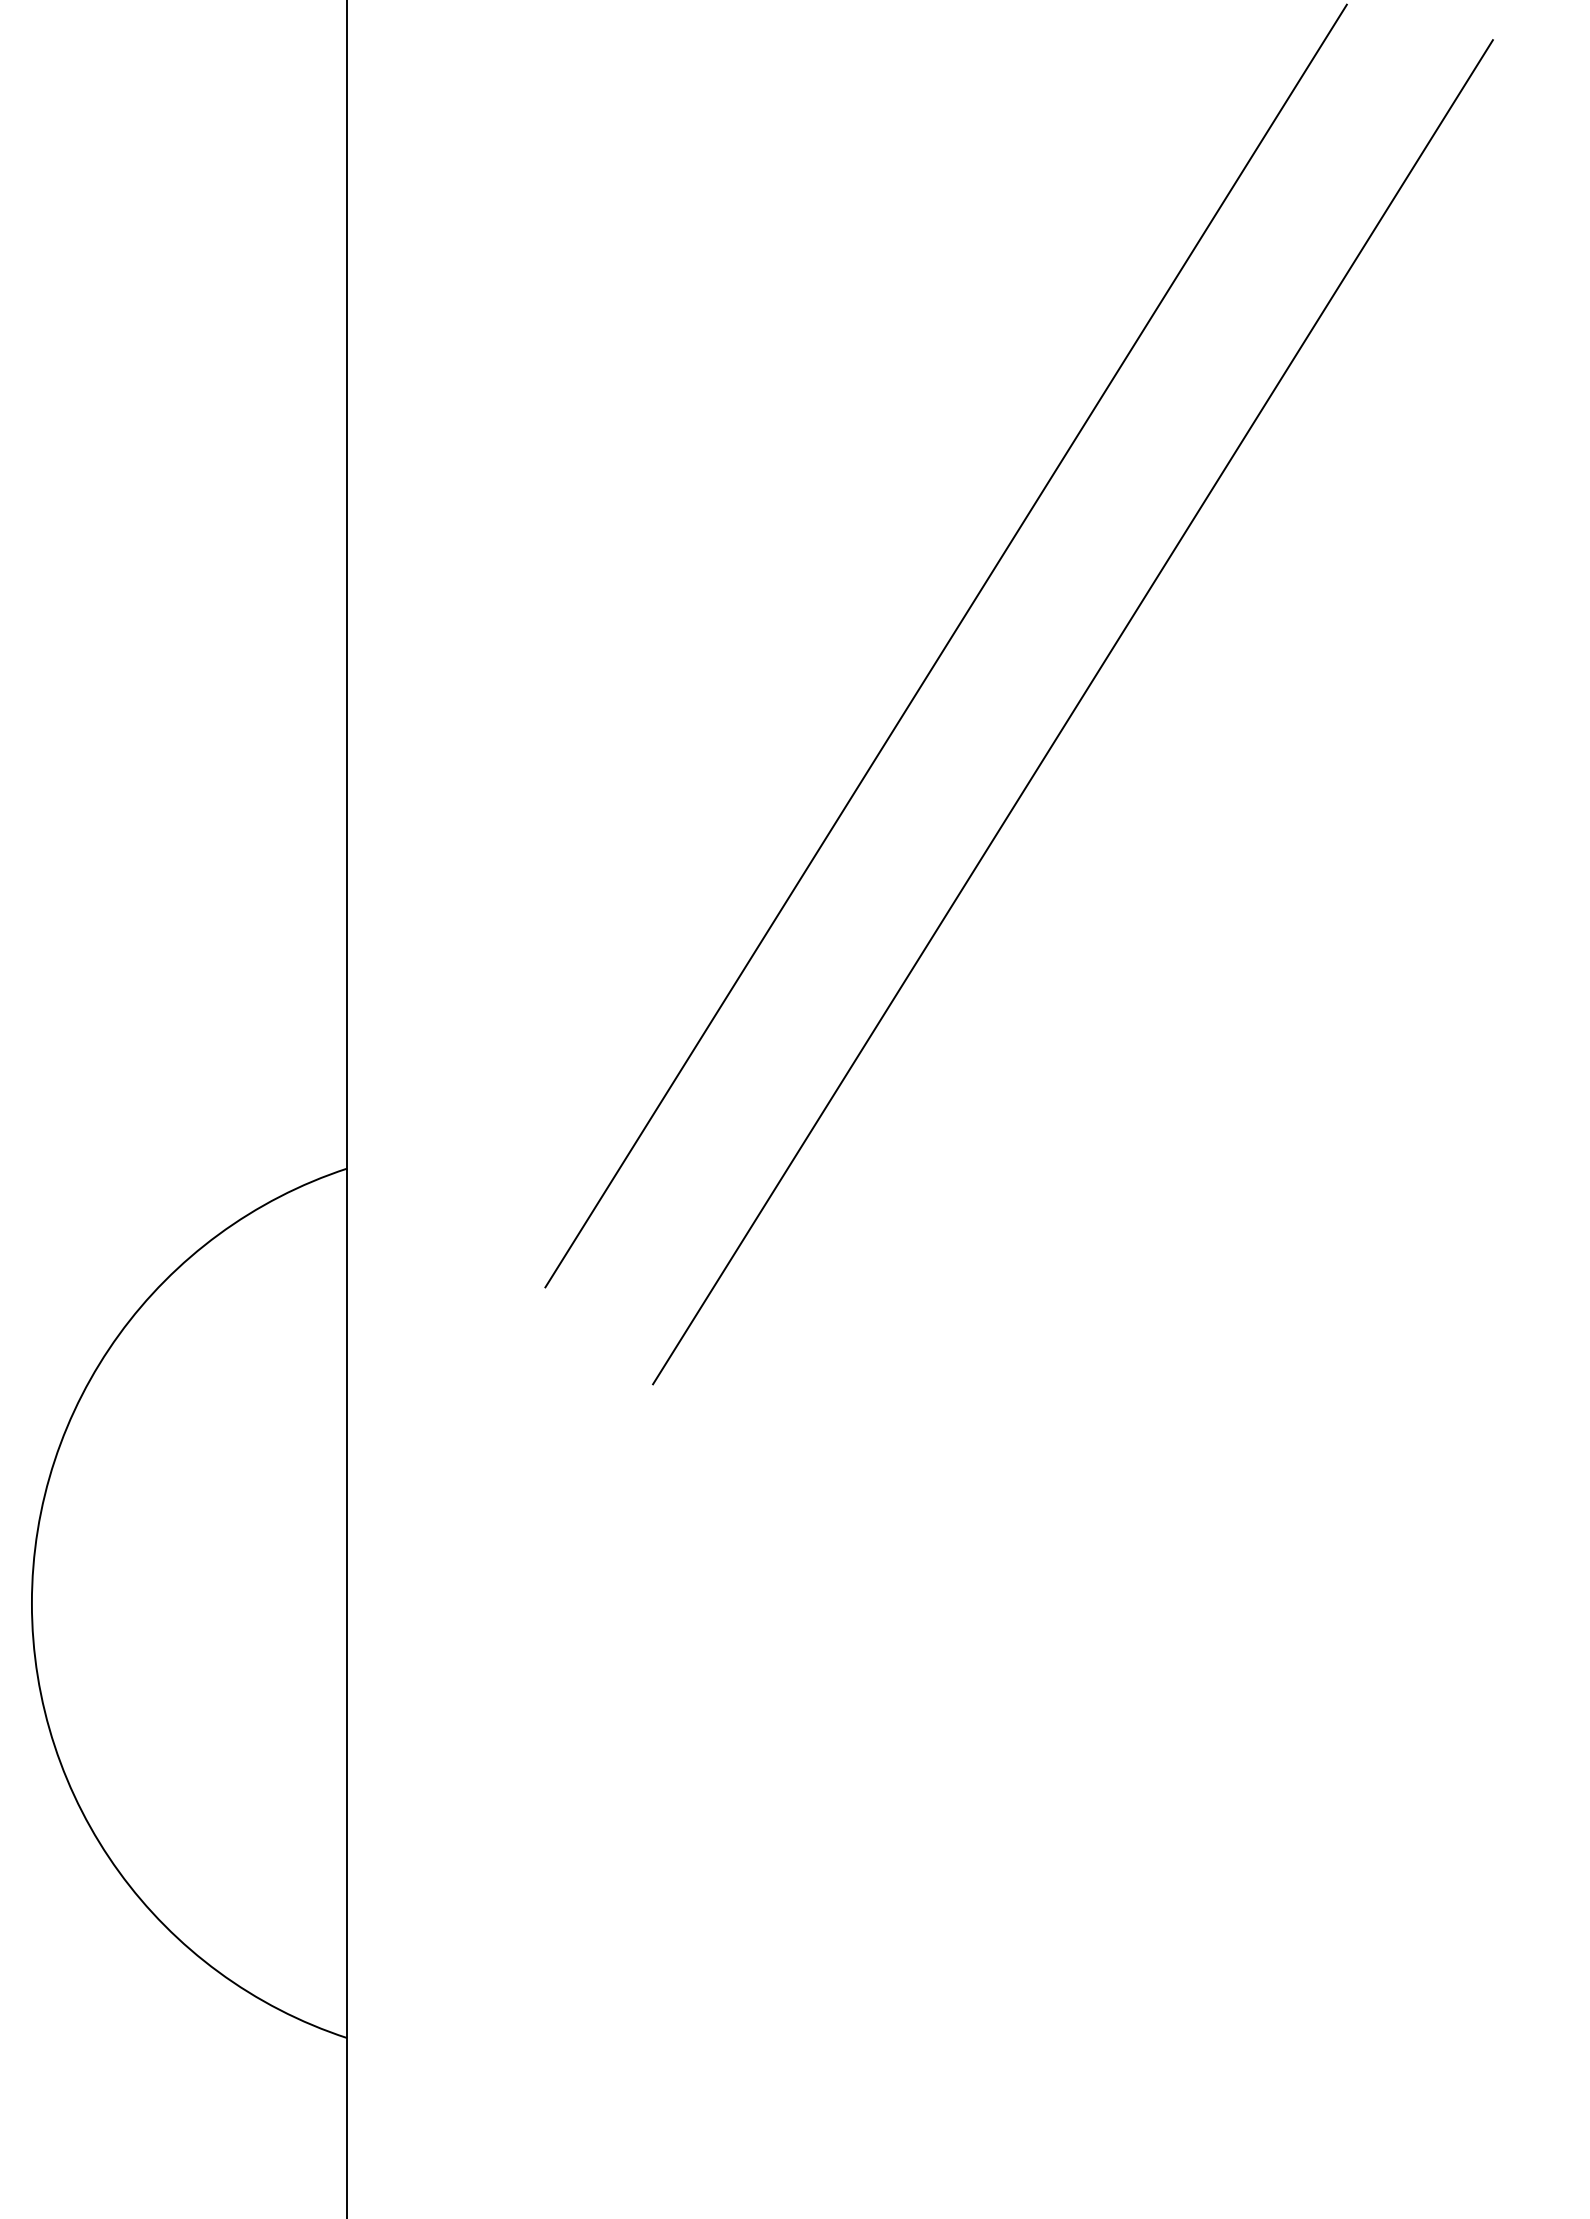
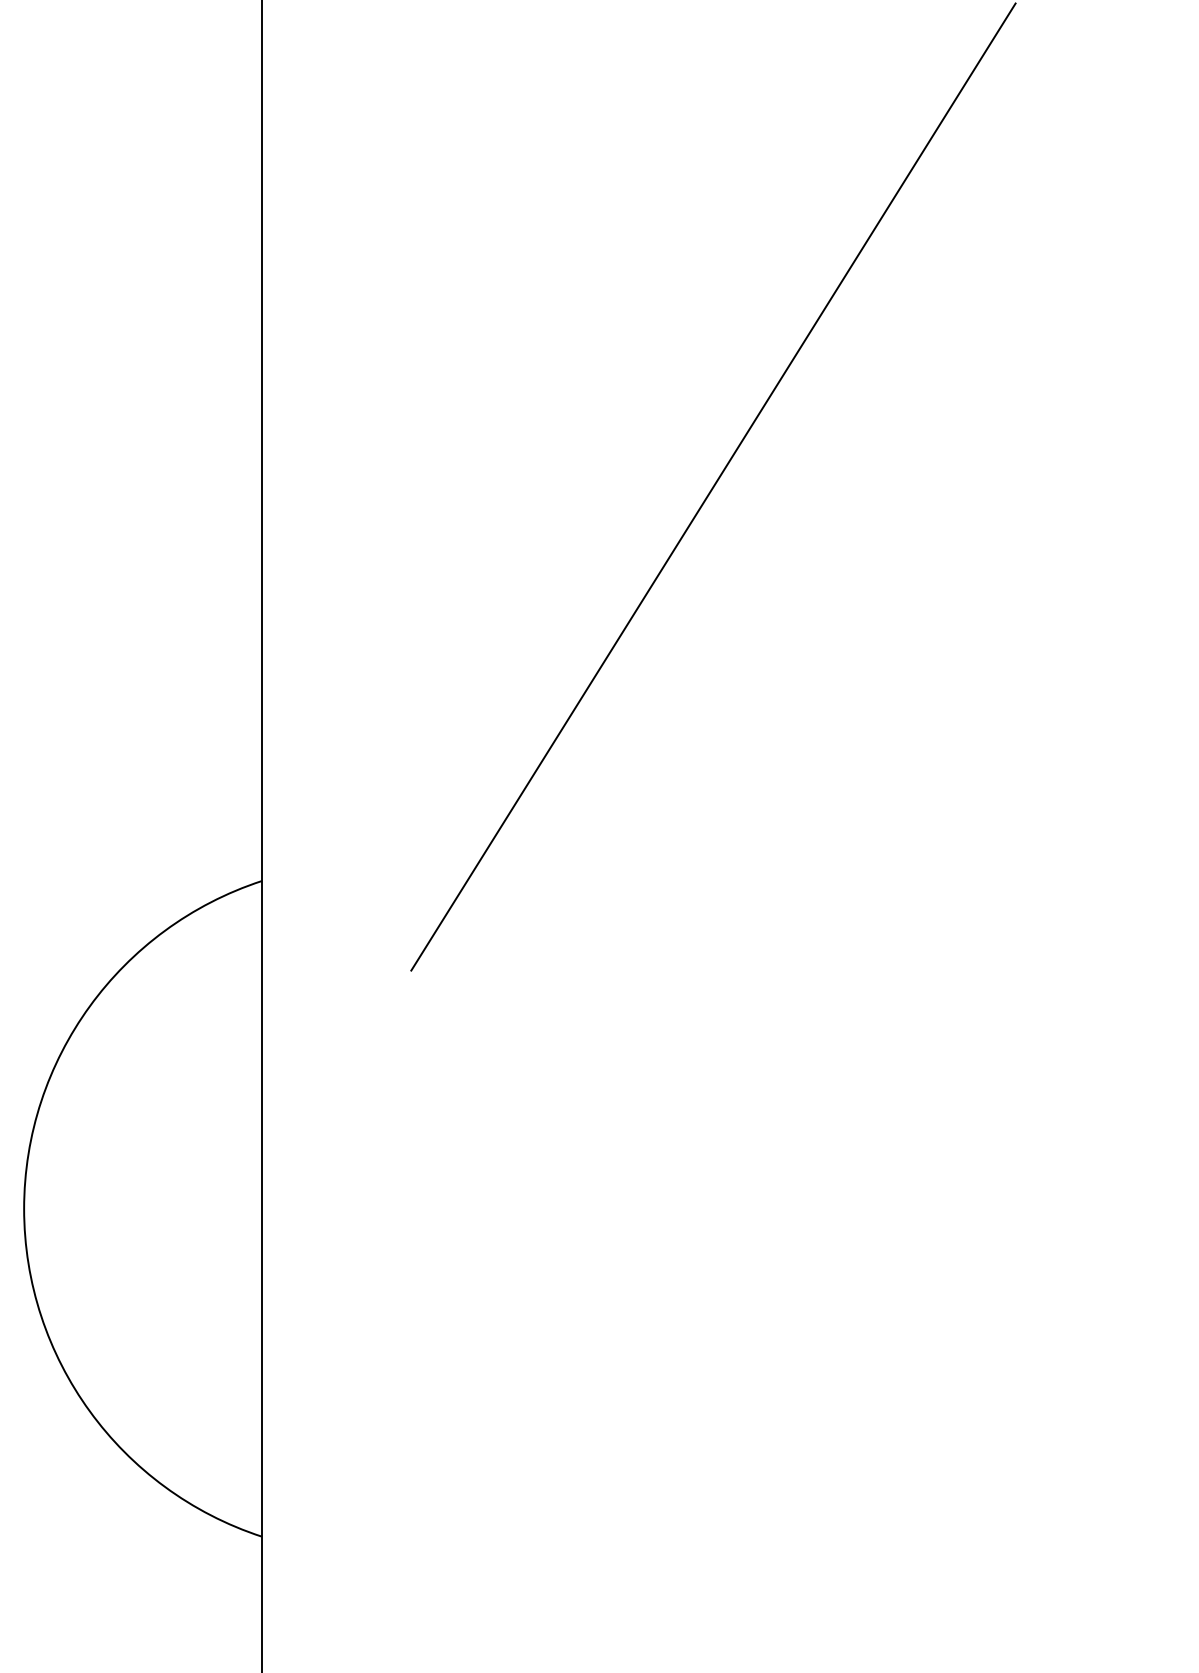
line: (1072, 712) -> (808, 537), removed

